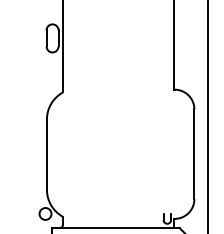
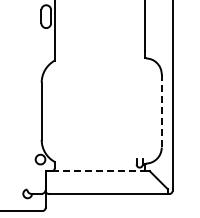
line: (194, 154) -> (161, 111), solid -> dashed
line: (116, 228) -> (98, 171), solid -> dashed

